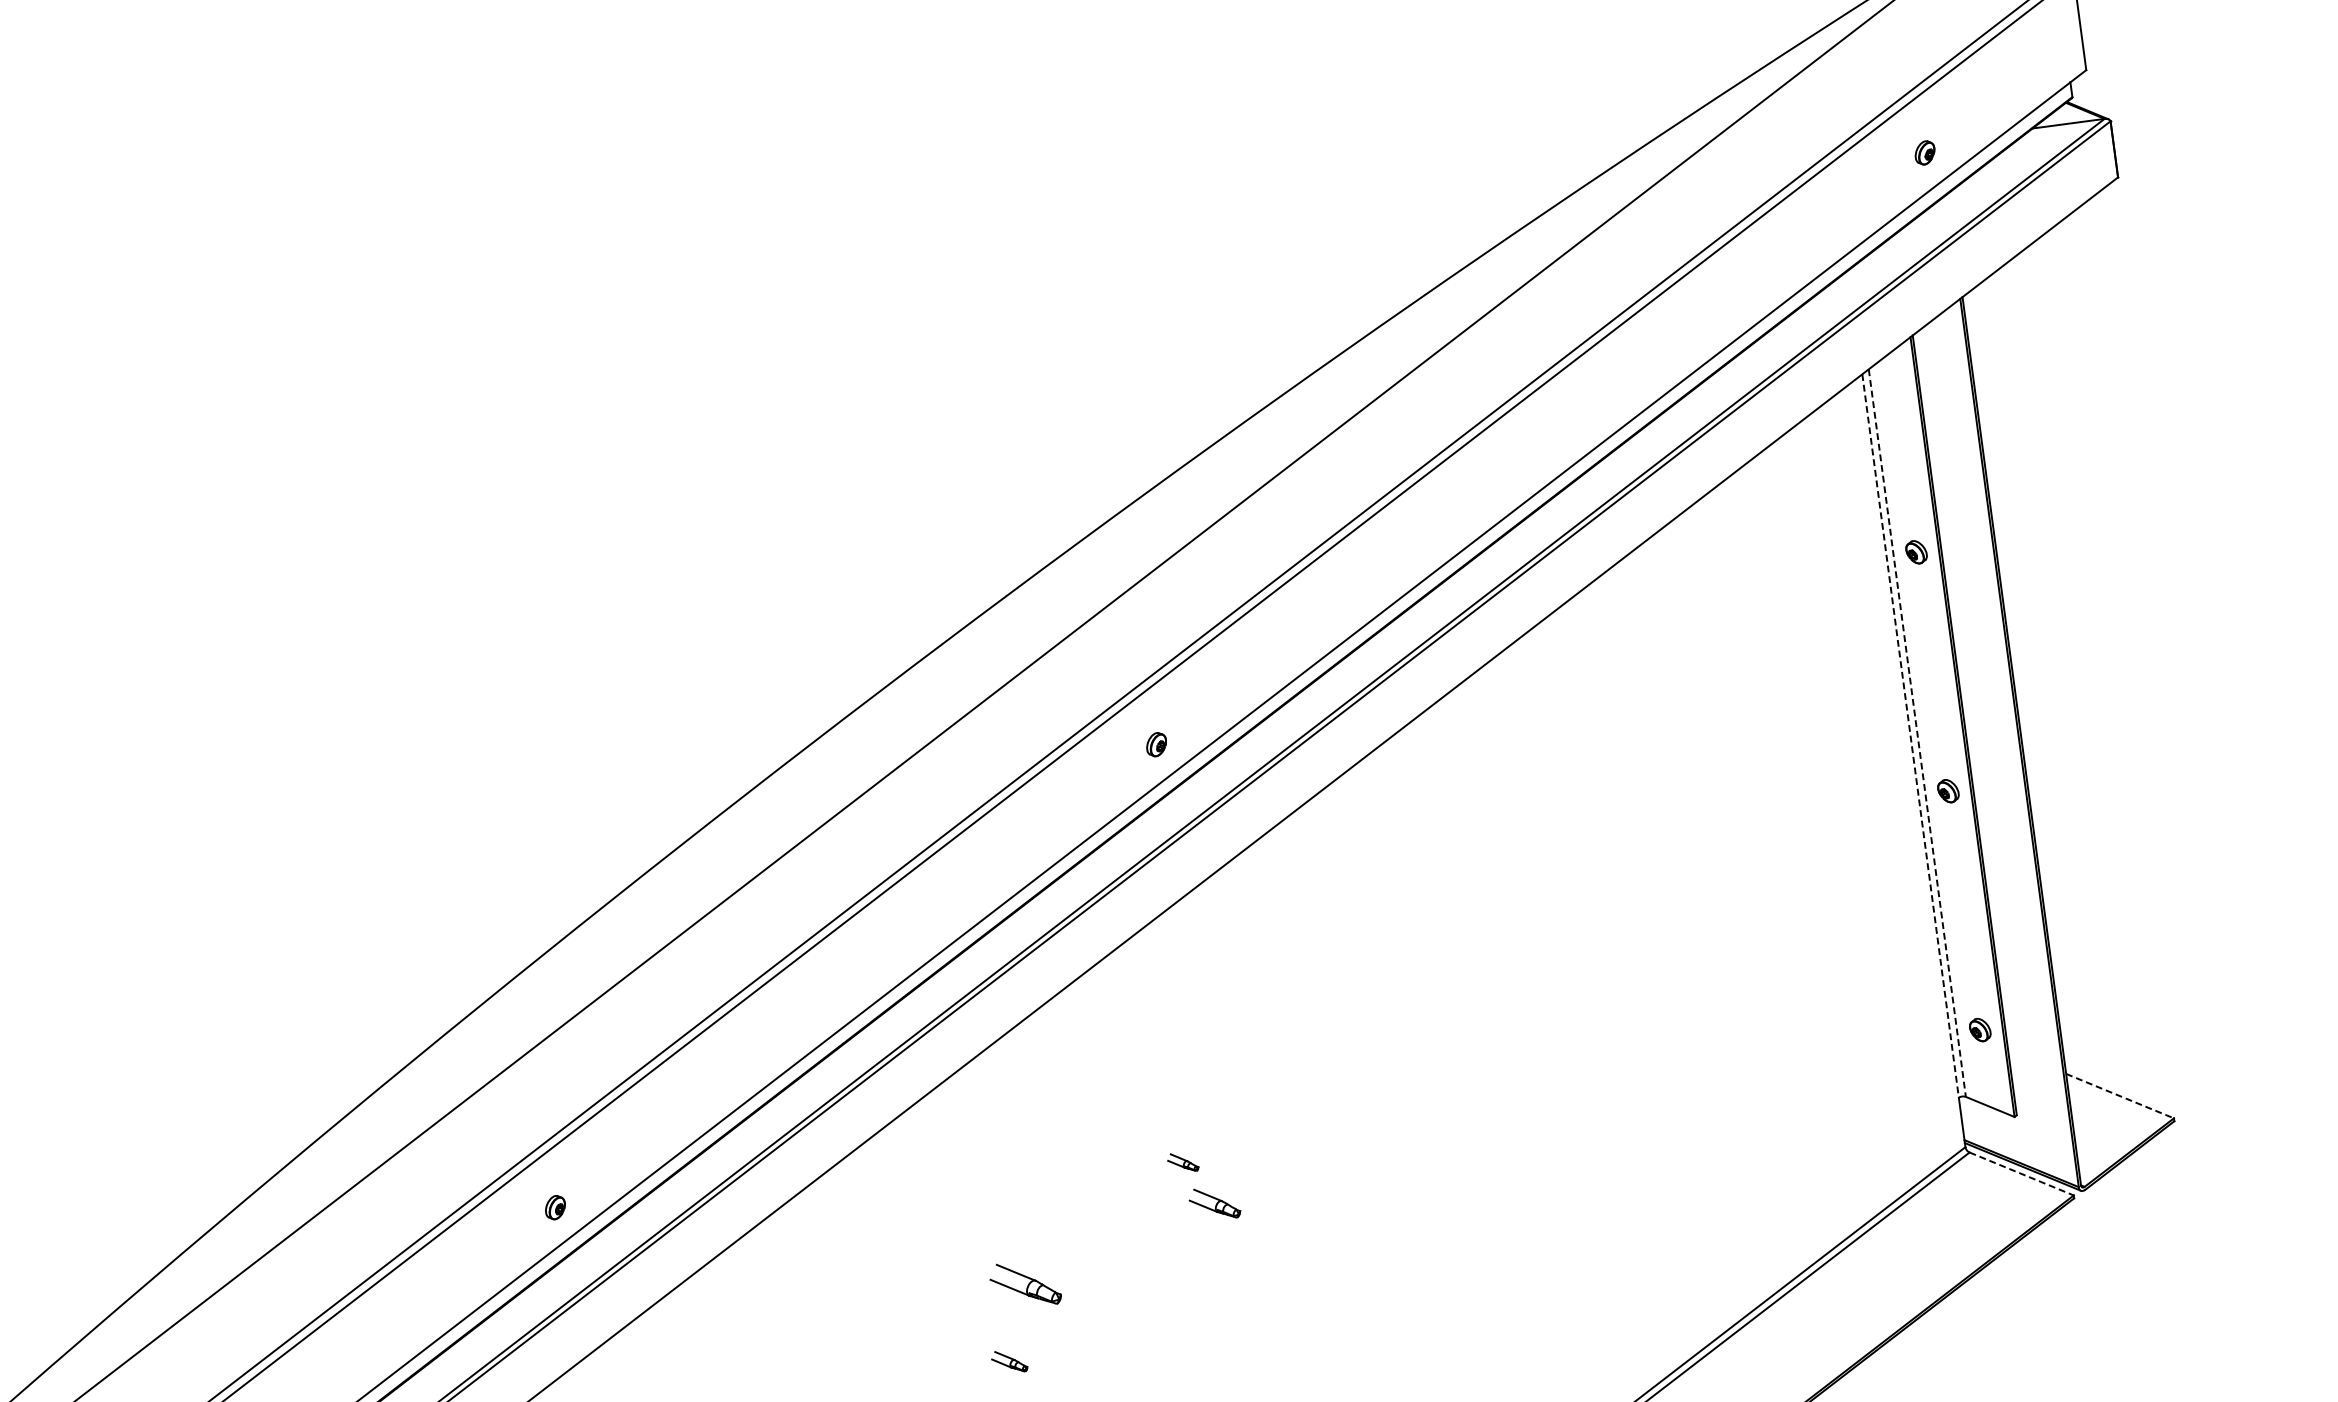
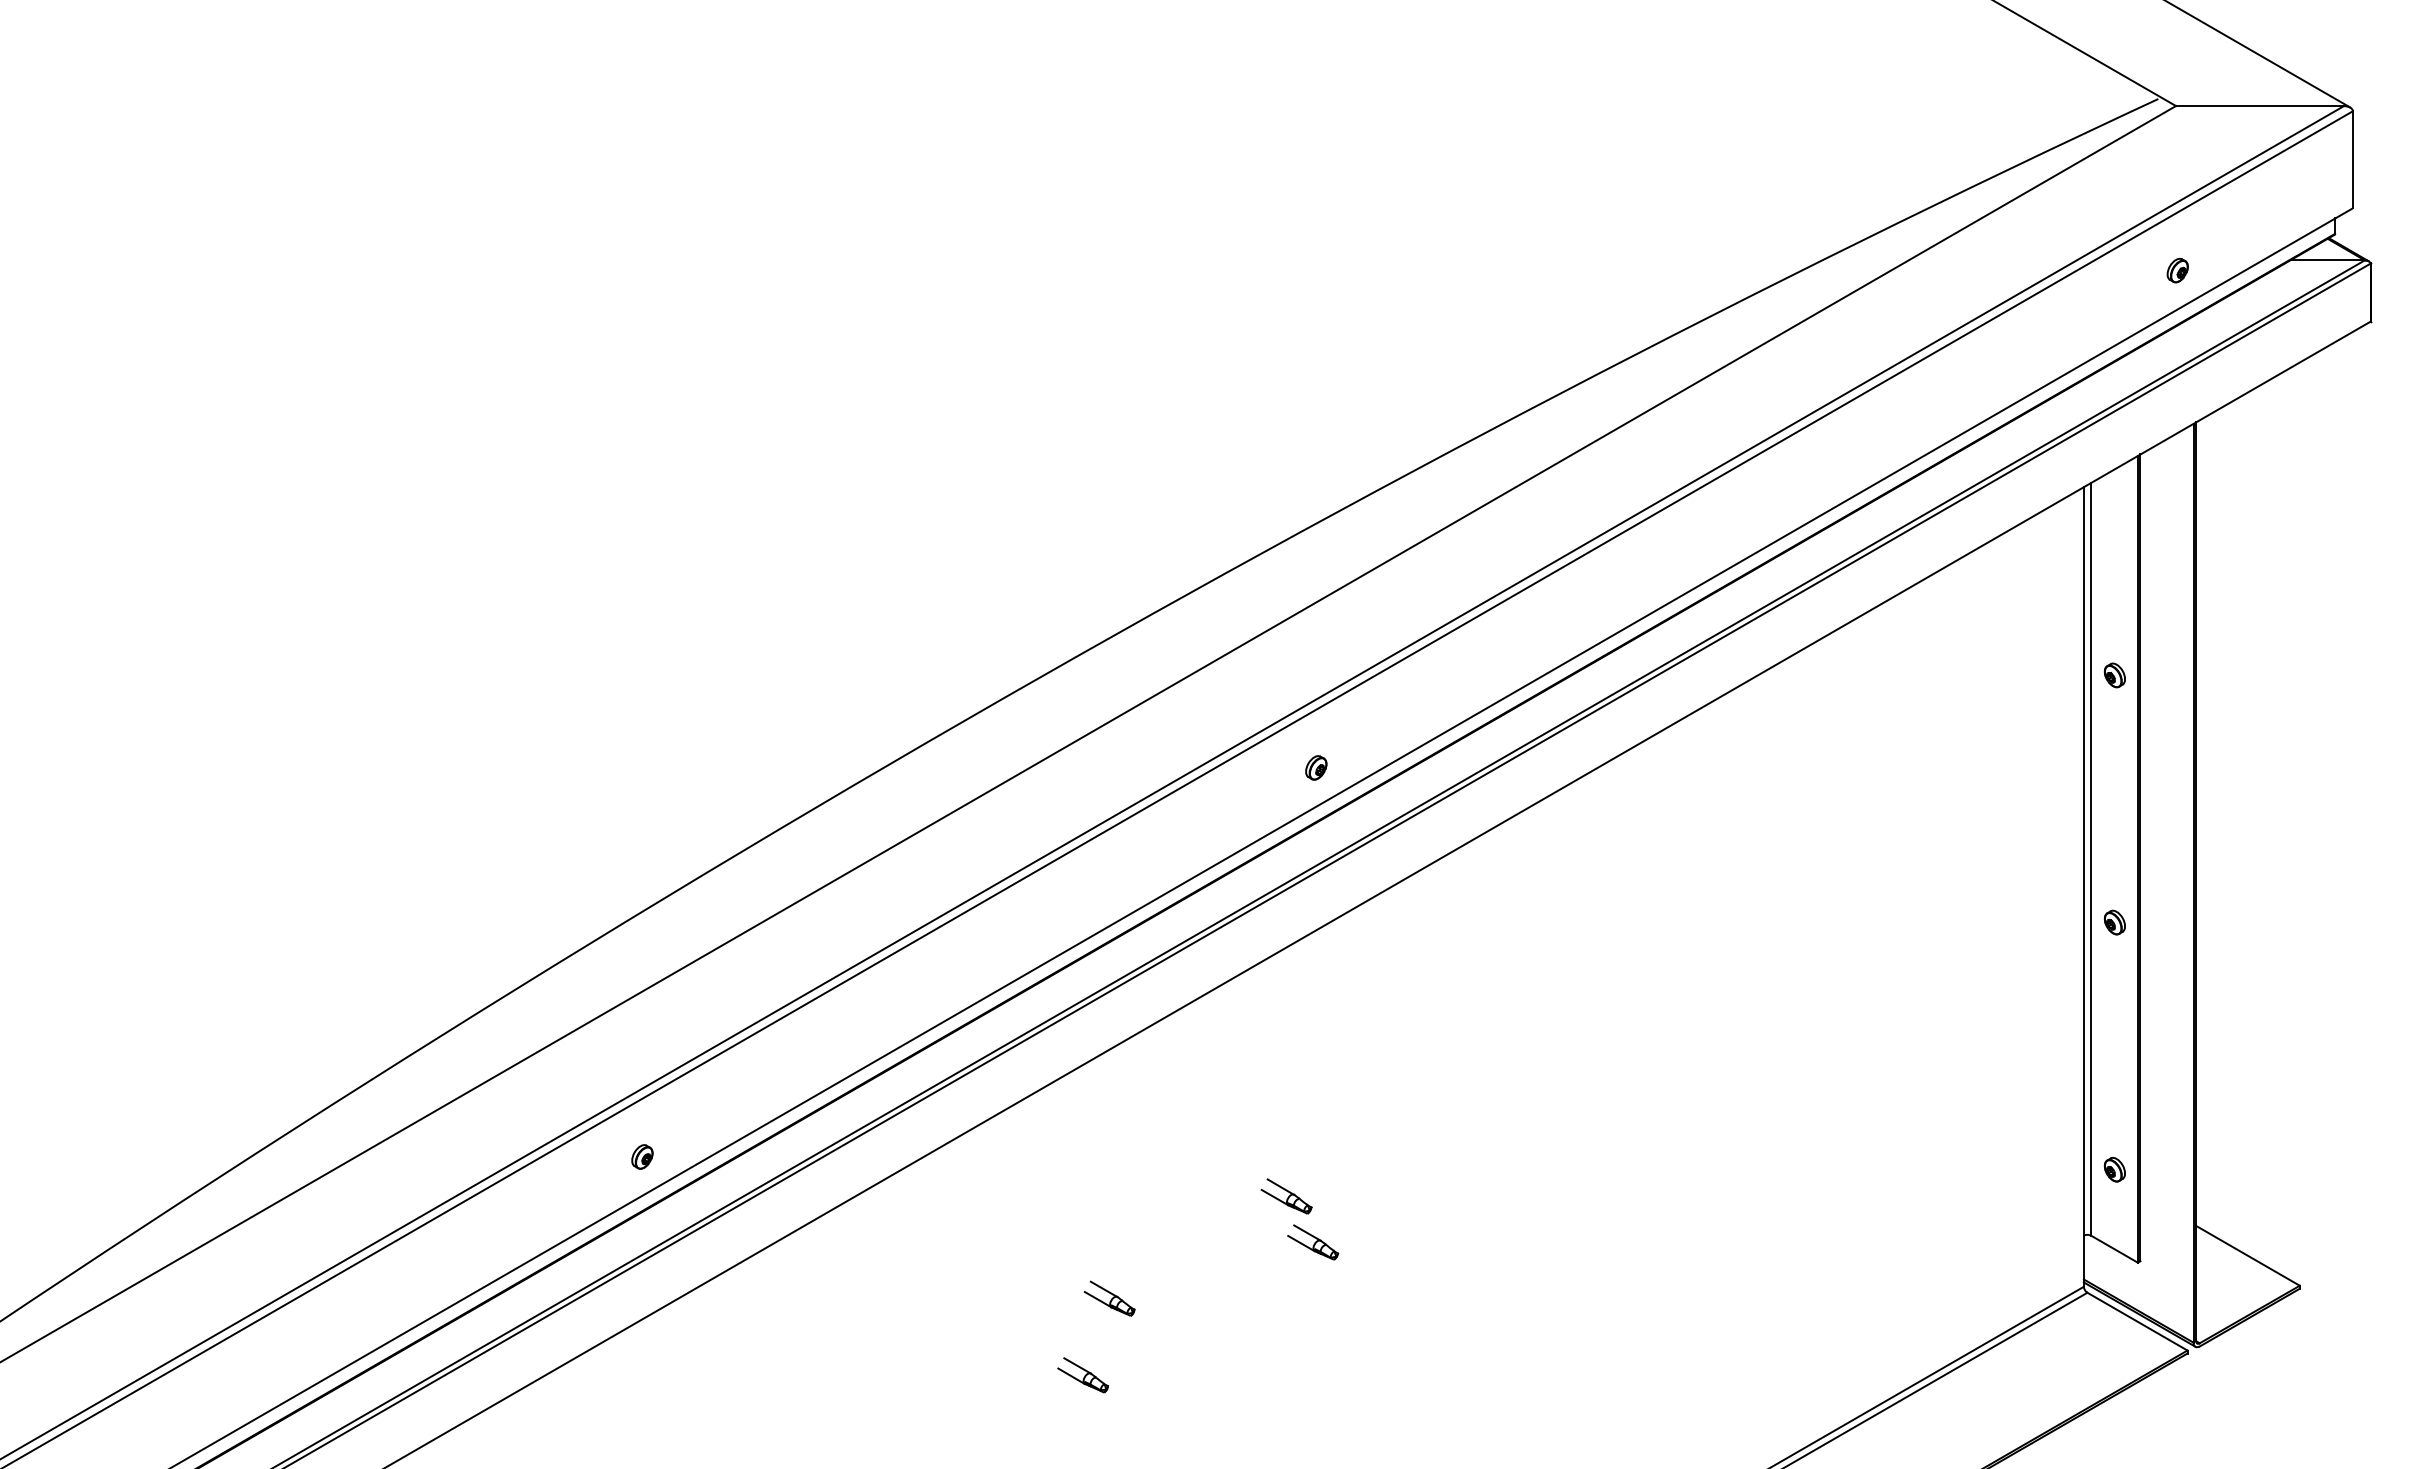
line: (1917, 733) -> (2091, 859), dashed -> solid
line: (1910, 736) -> (2083, 861), dashed -> solid
line: (2120, 1095) -> (2248, 1255), dashed -> solid
part: (1183, 1162) -> (1286, 1196), size x1.67
line: (2021, 1173) -> (2137, 1321), dashed -> solid
part: (1025, 1284) -> (1109, 1298), size x0.71
part: (1008, 1362) -> (1082, 1375), size x1.43

